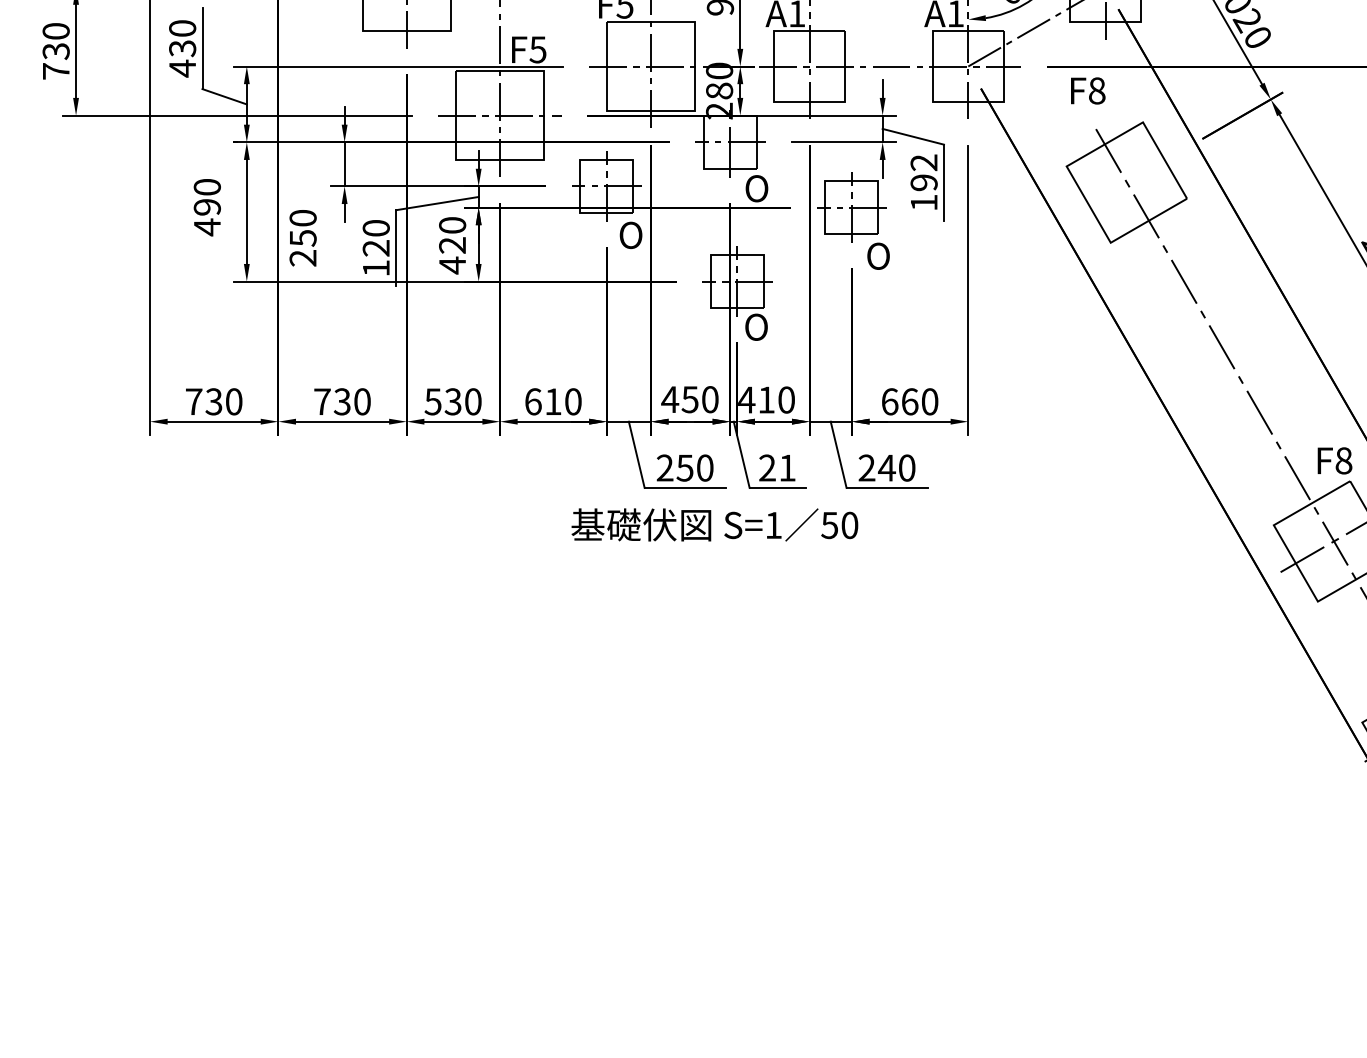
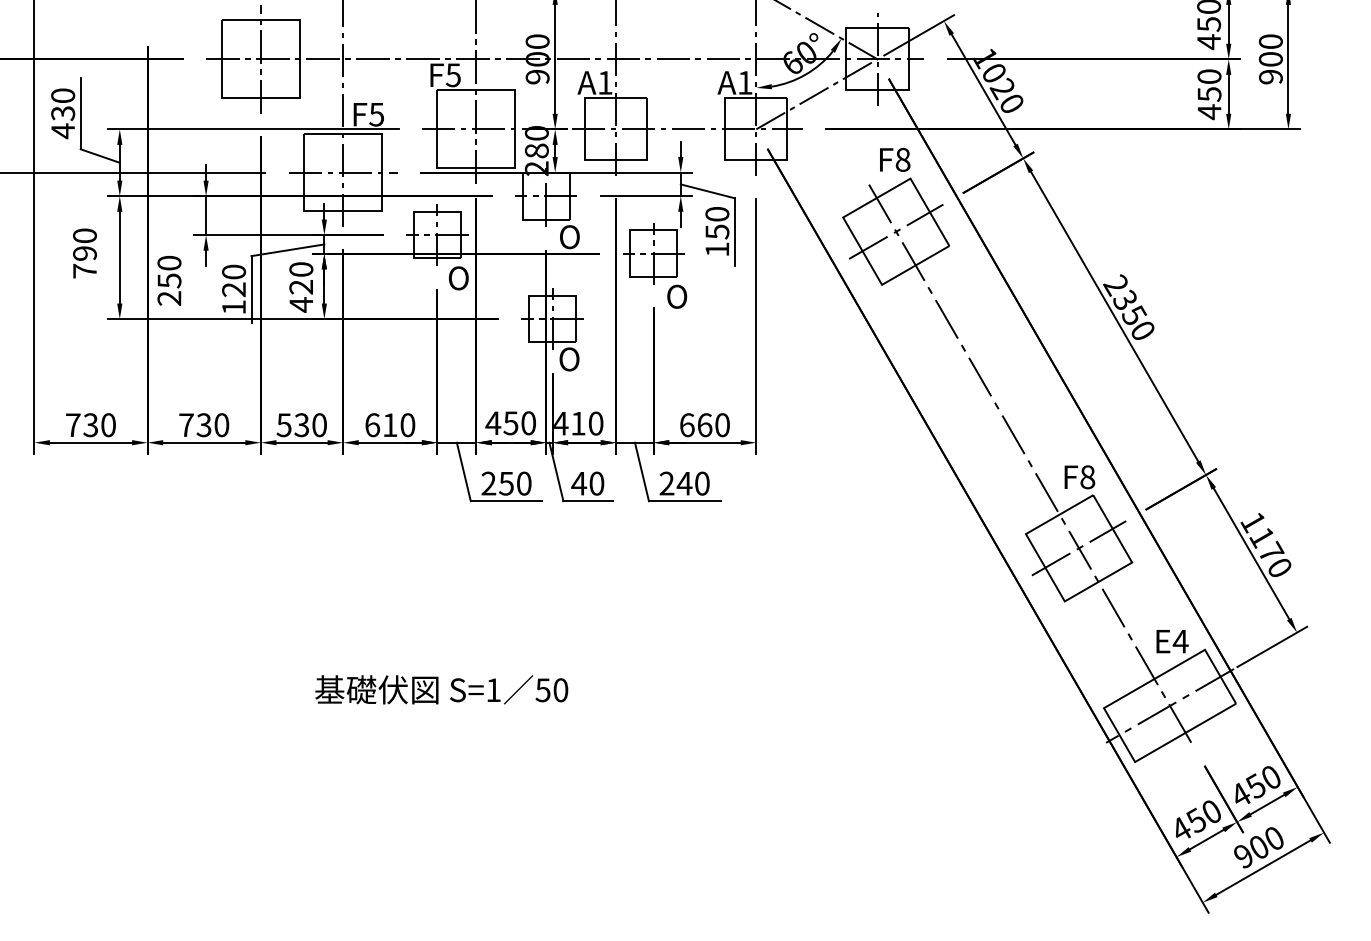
text: (1088, 90) -> (895, 159), moved
text: (924, 173) -> (717, 223), 192 -> 150
line: (1127, 182) -> (896, 231), added
text: (206, 227) -> (84, 271), 490 -> 790
text: (776, 467) -> (587, 483), 21 -> 40
text: (714, 524) -> (441, 689), moved

